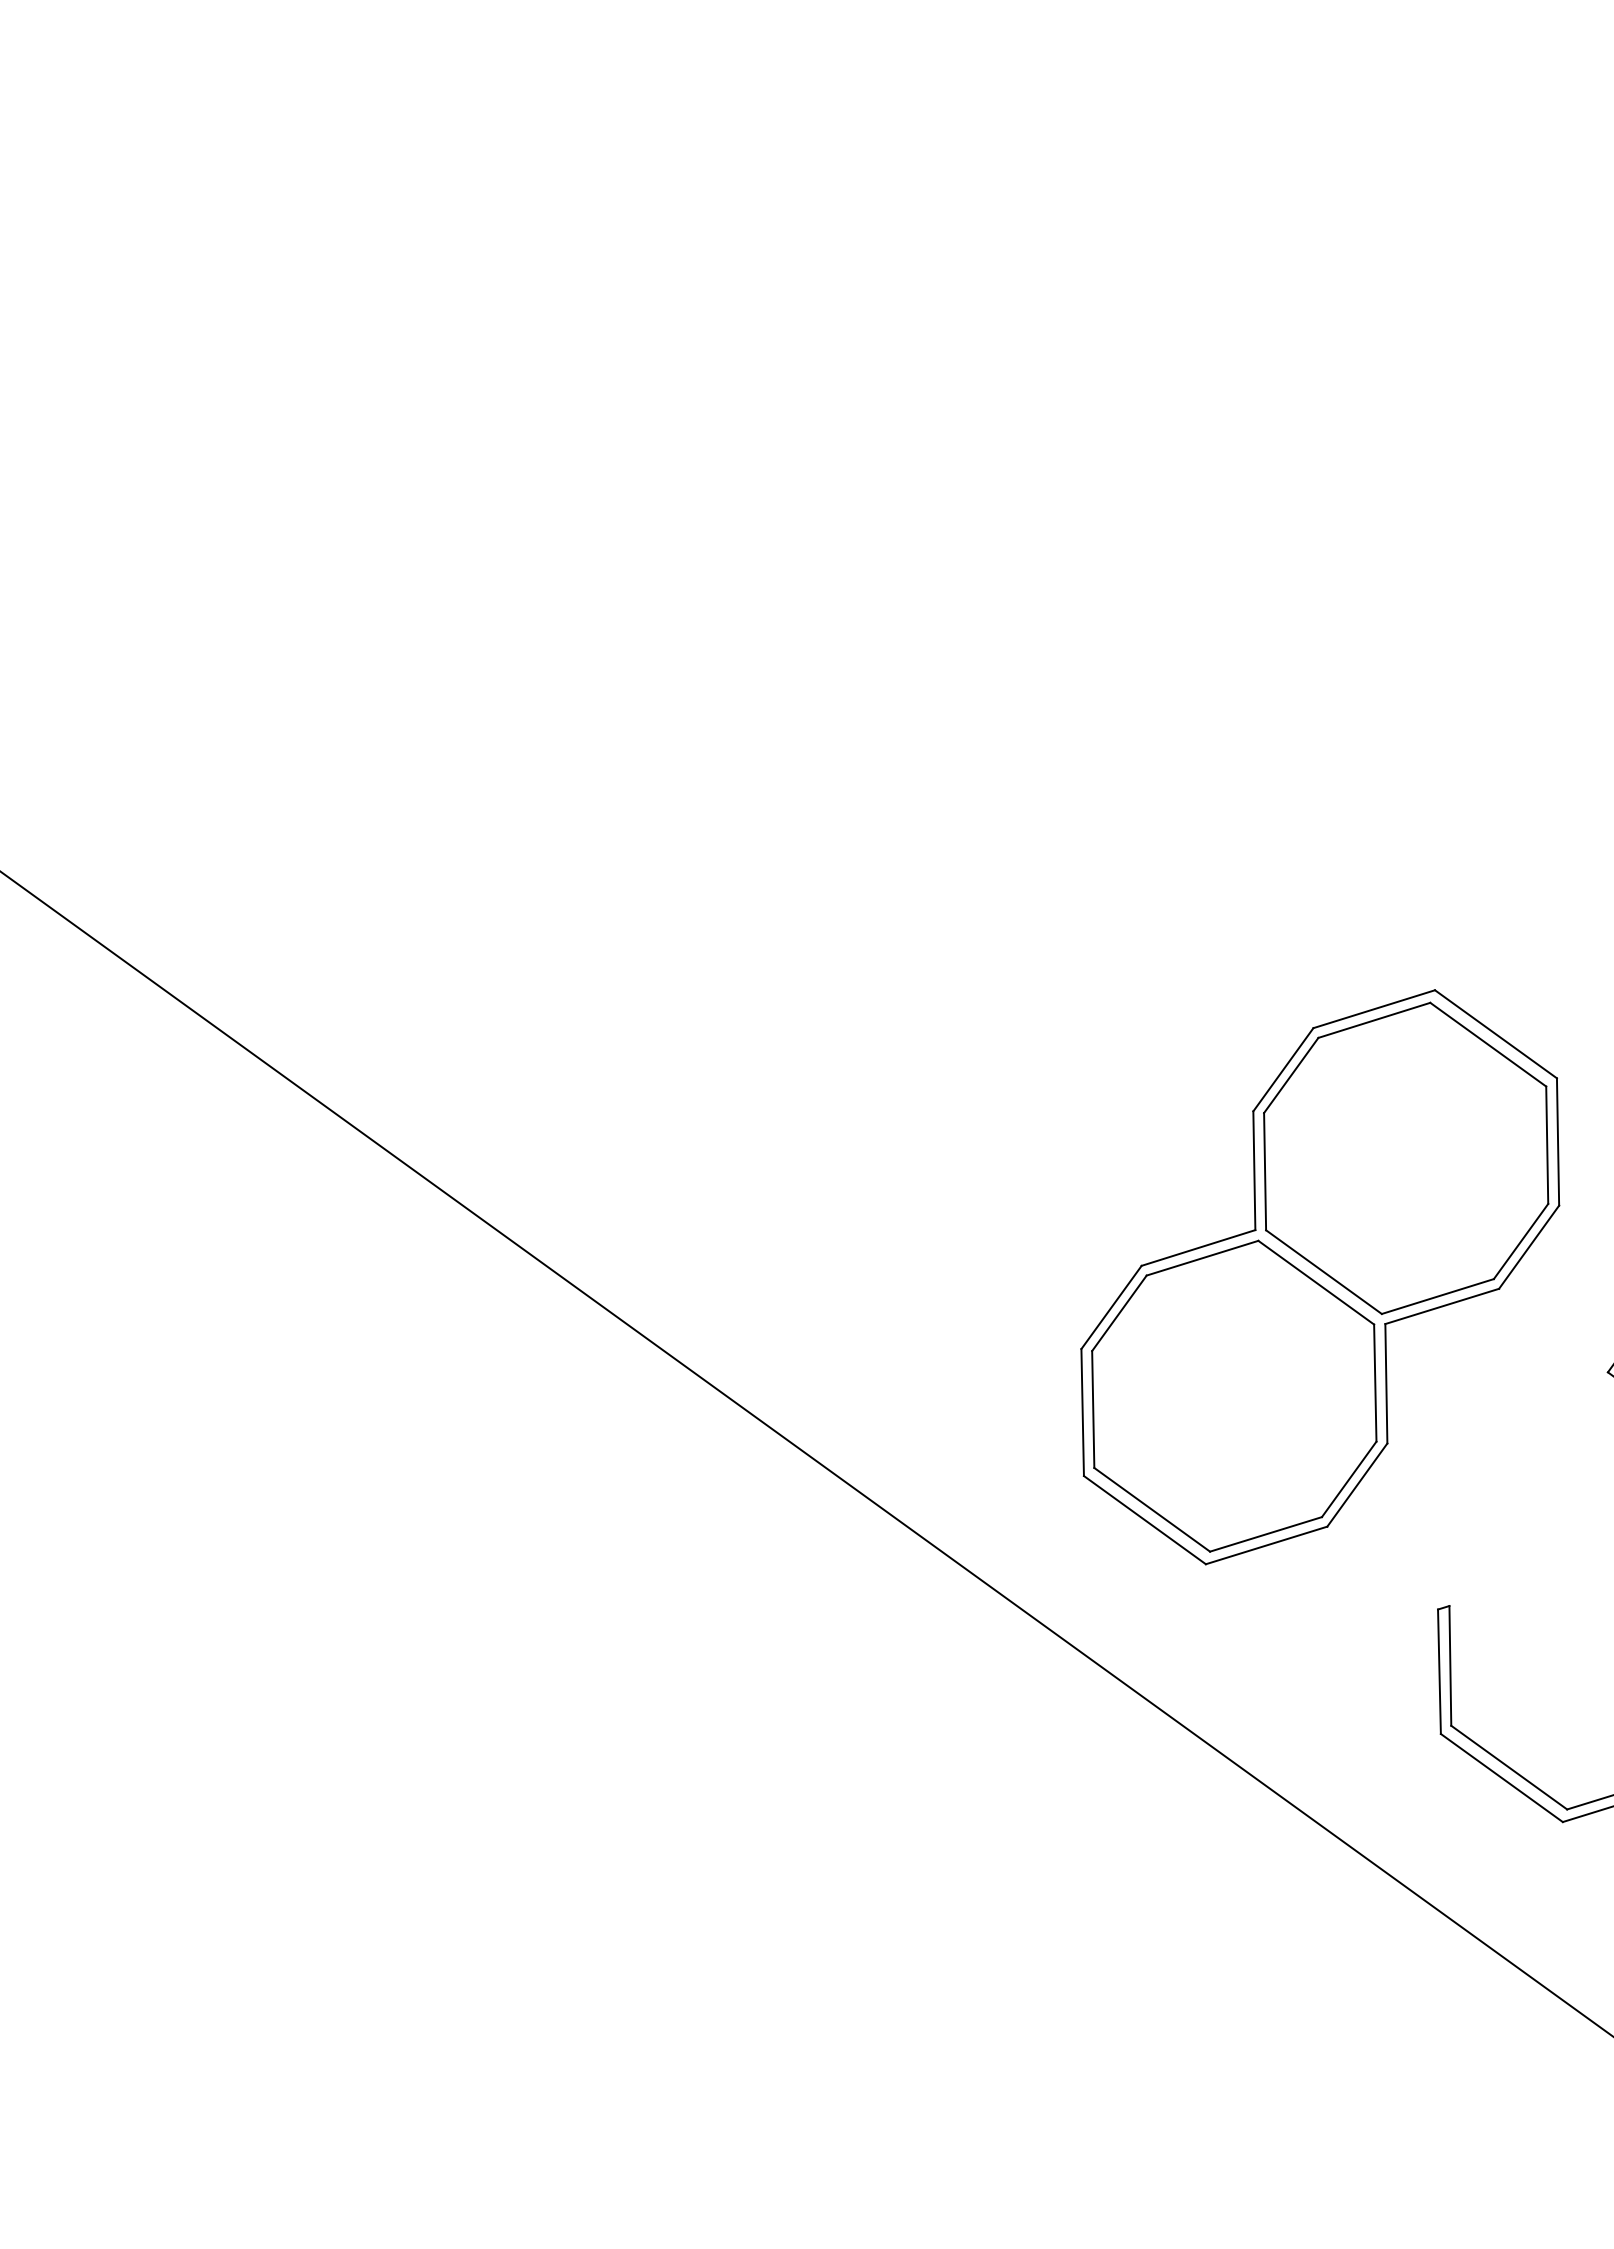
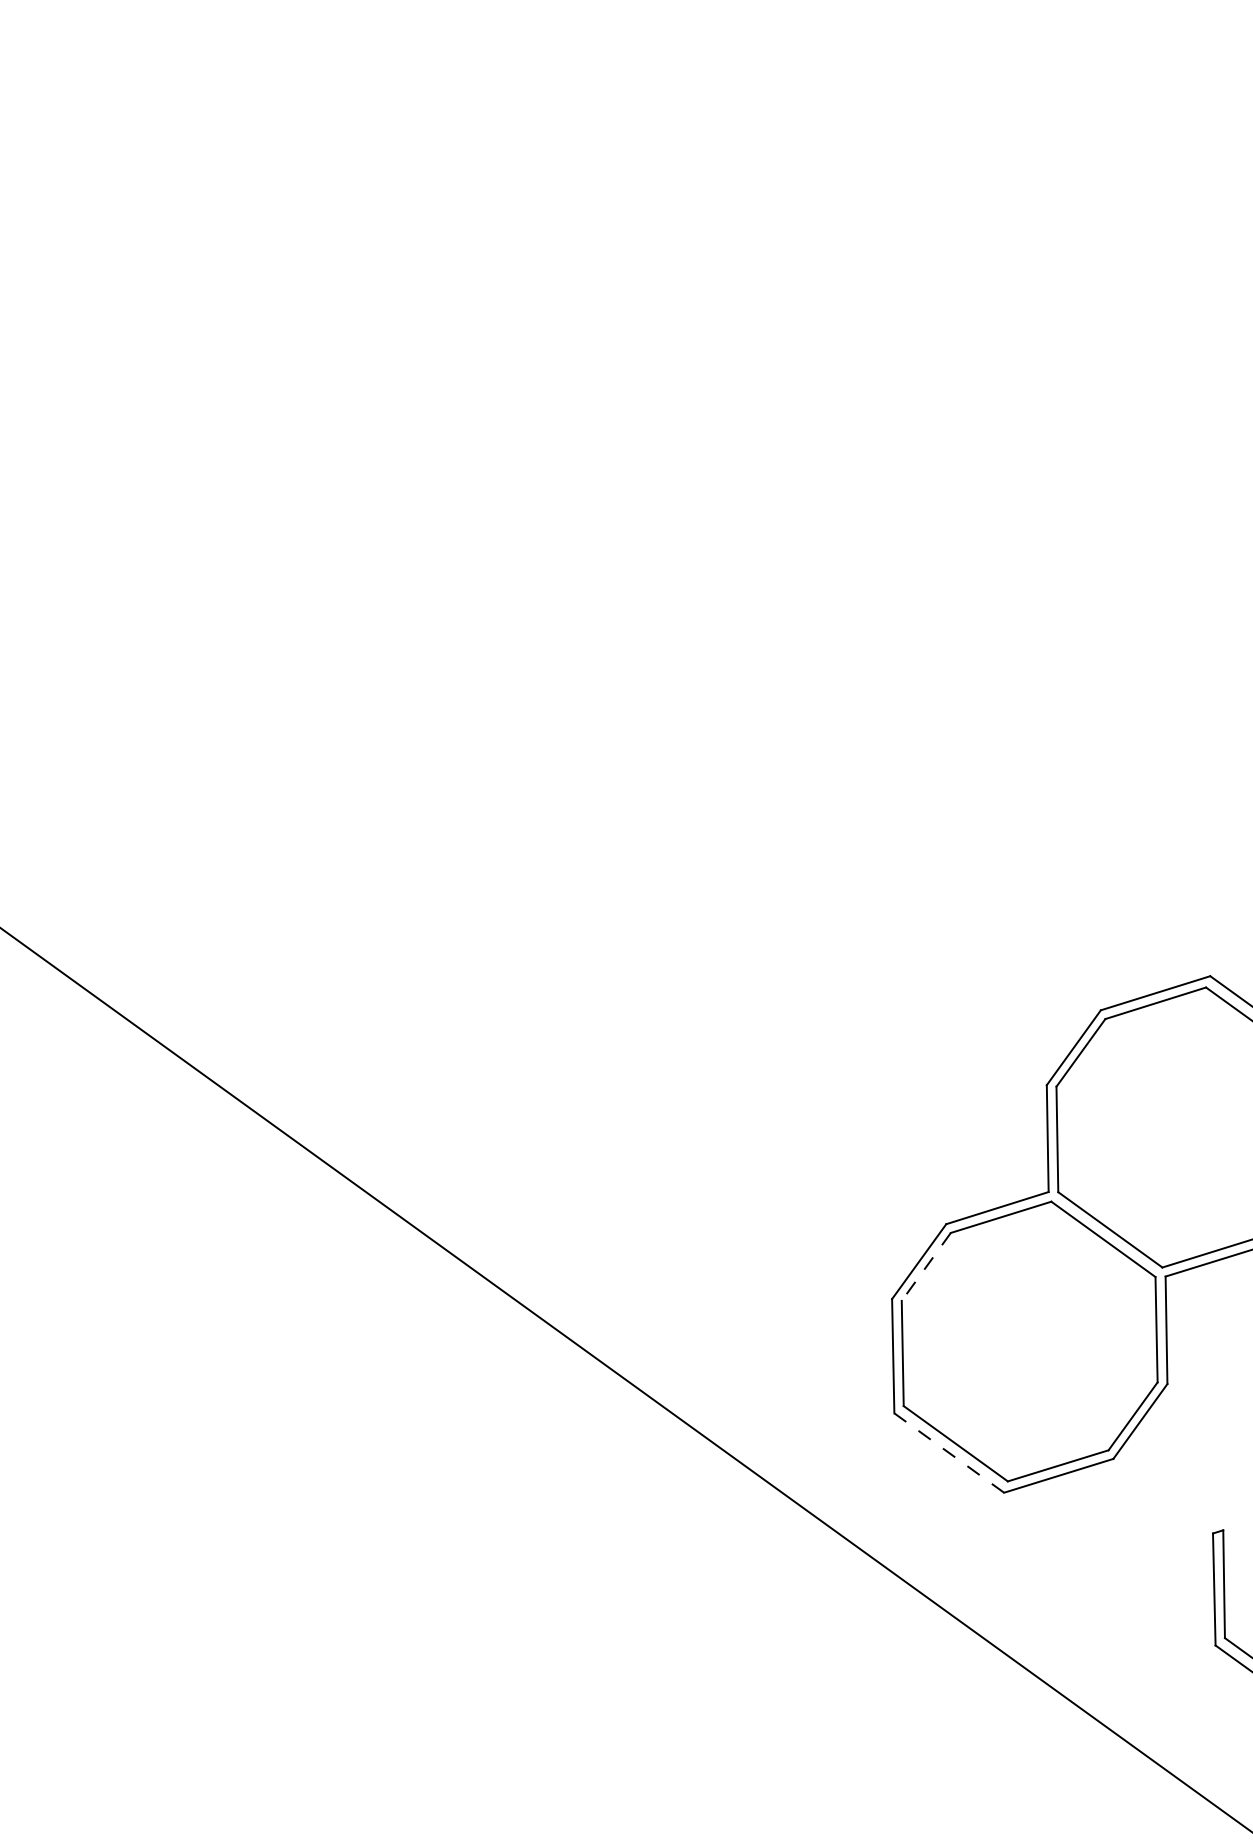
line: (1119, 1313) -> (926, 1267), solid -> dashed
line: (1144, 1519) -> (948, 1452), solid -> dashed

